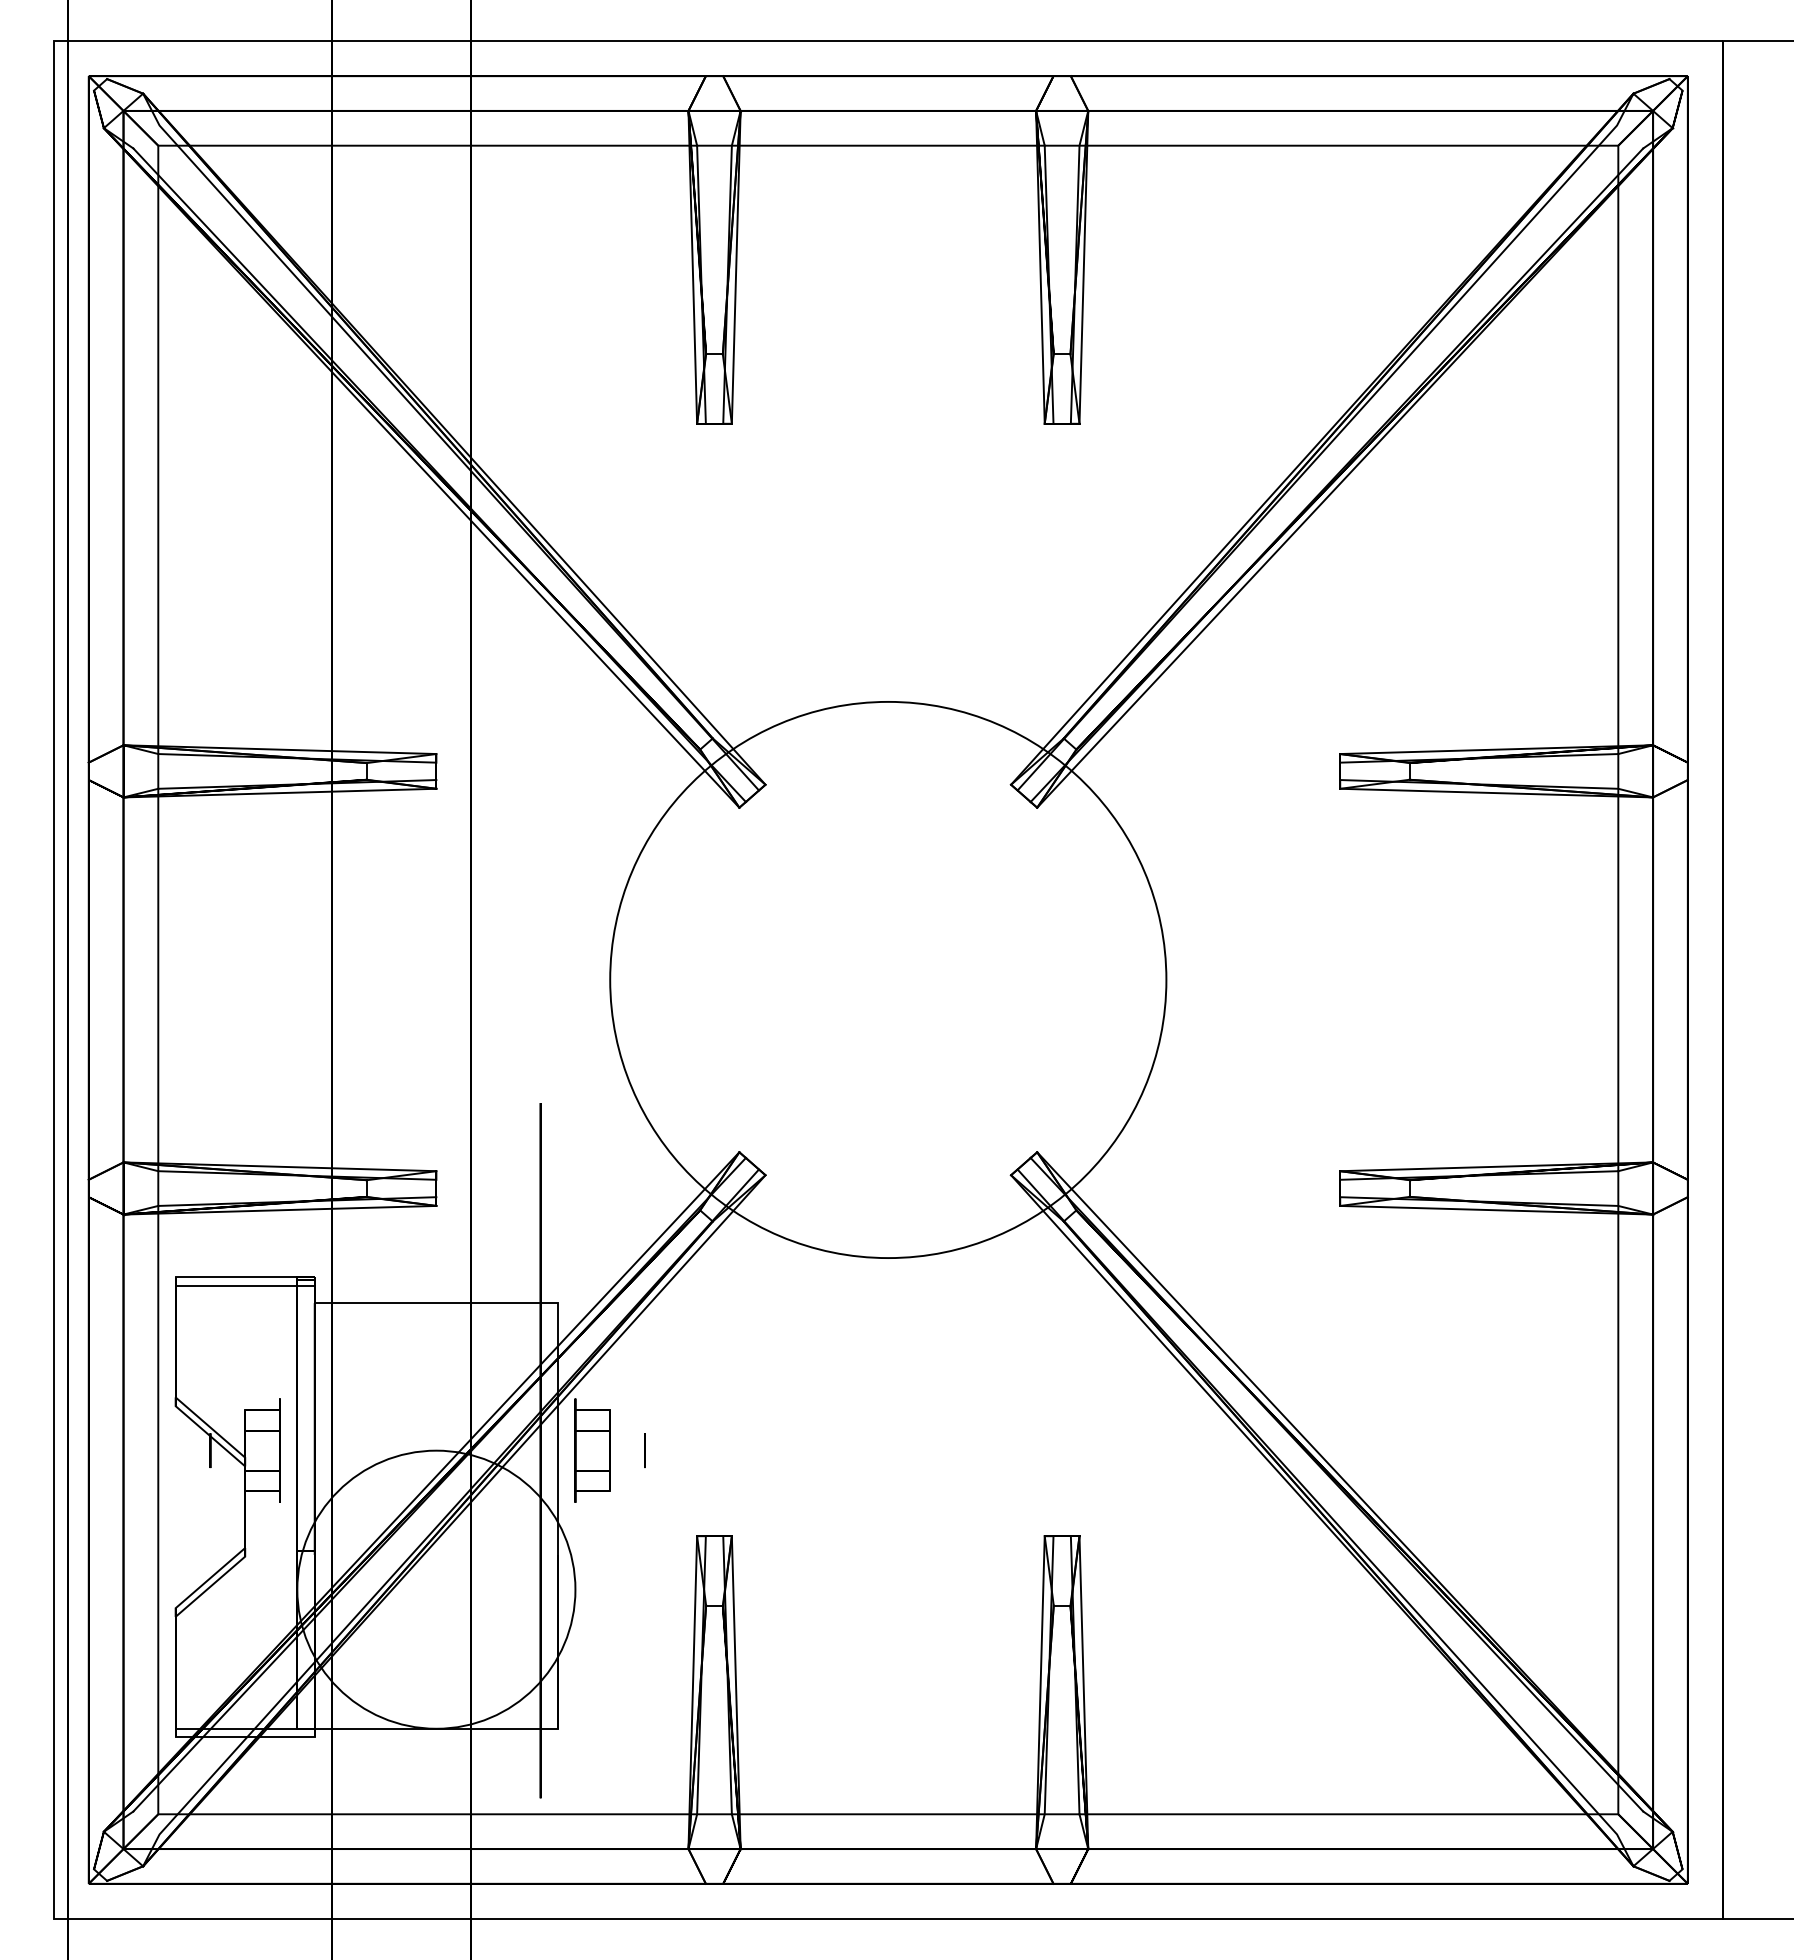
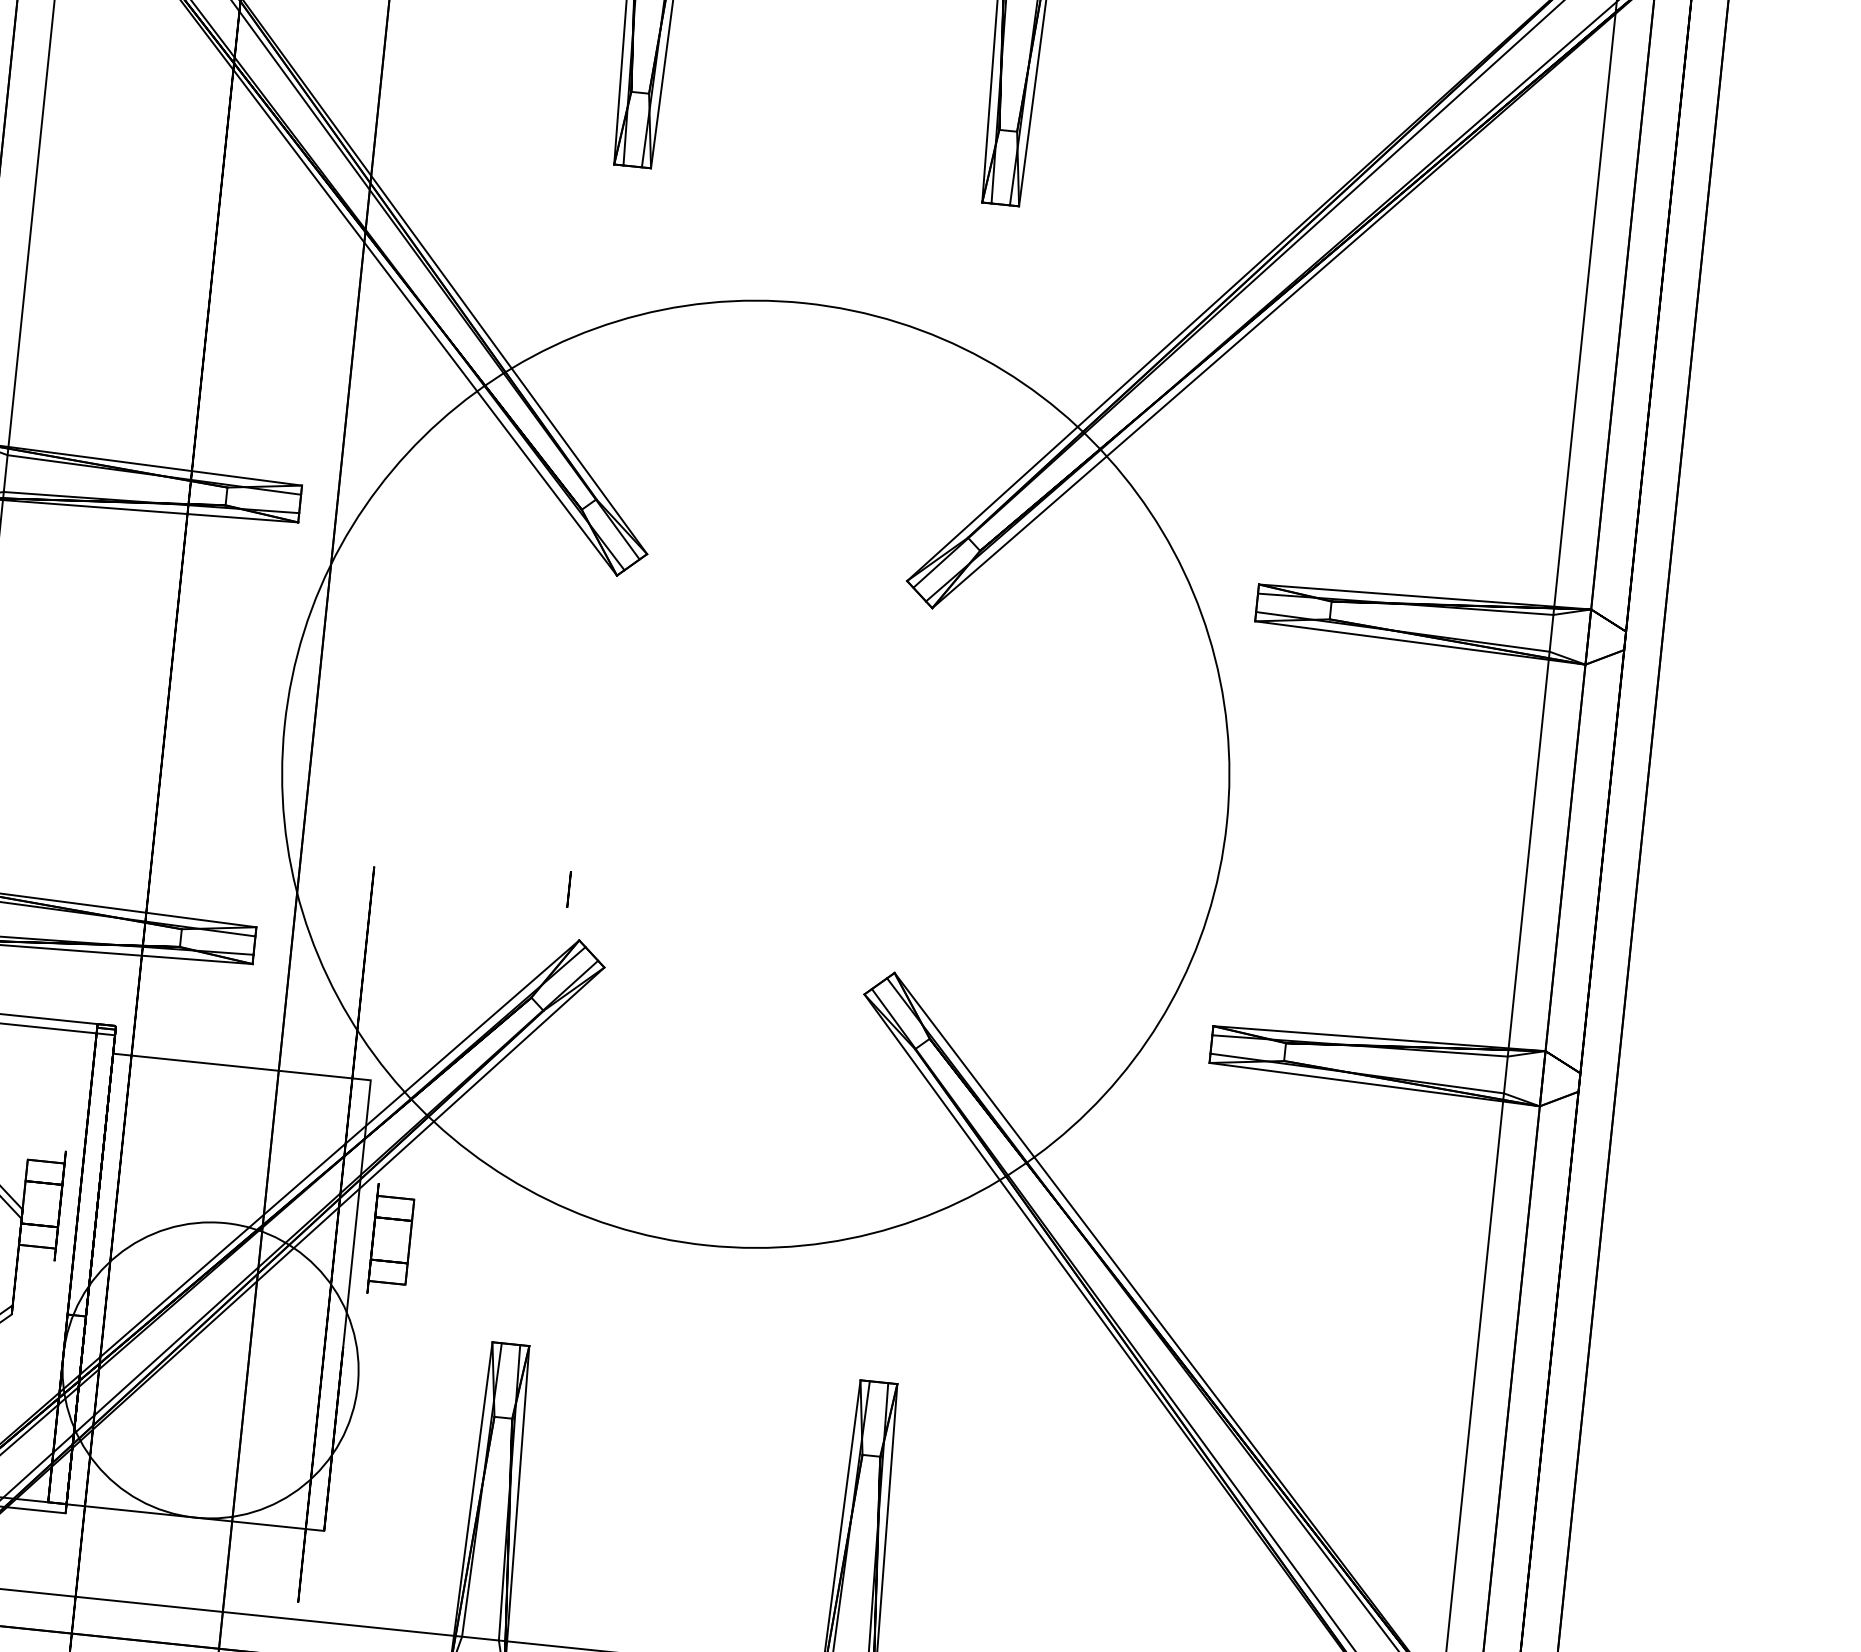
circle: (888, 979) -> (756, 773), size x1.6
circle: (644, 1450) -> (568, 889), moved

